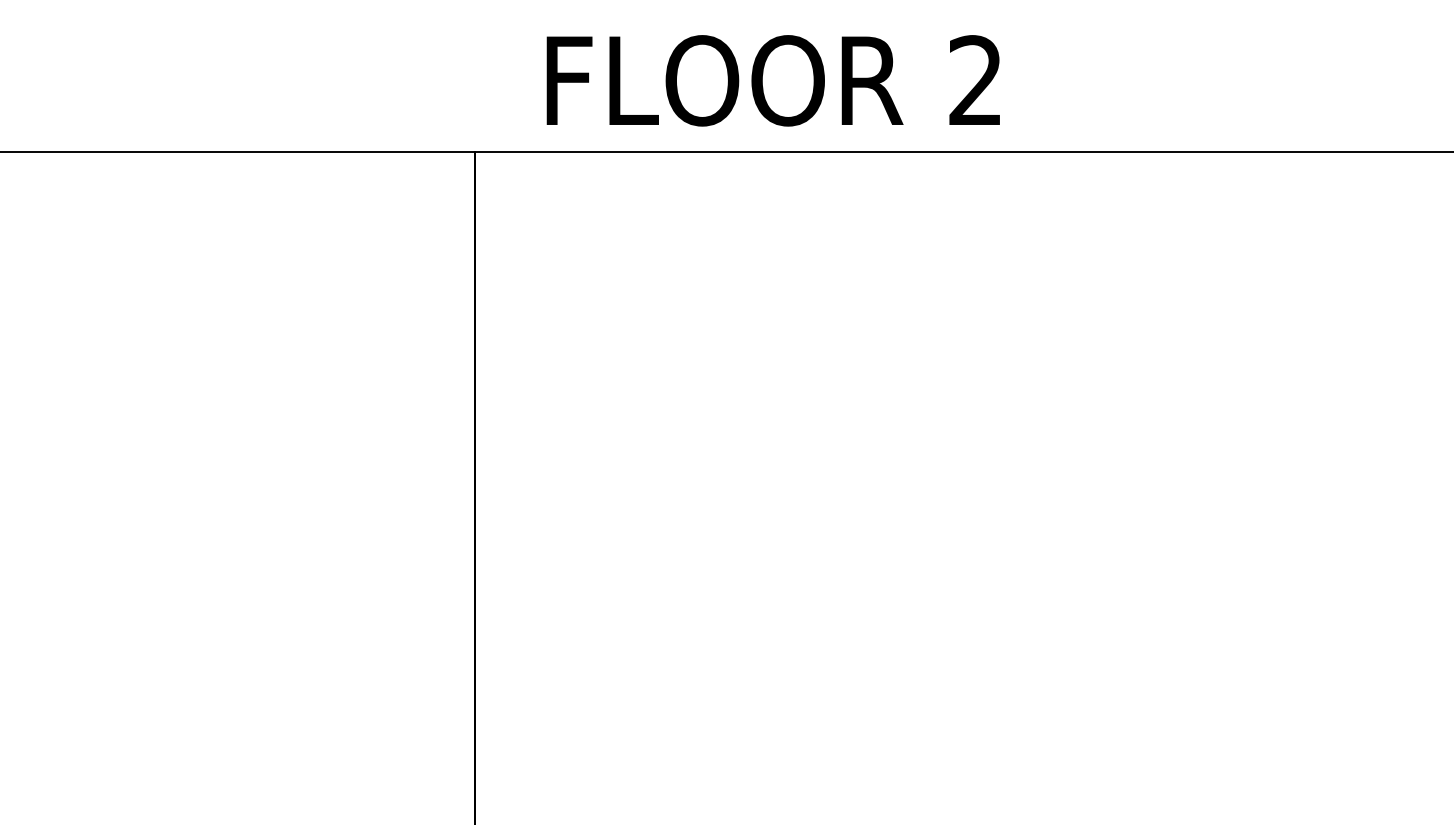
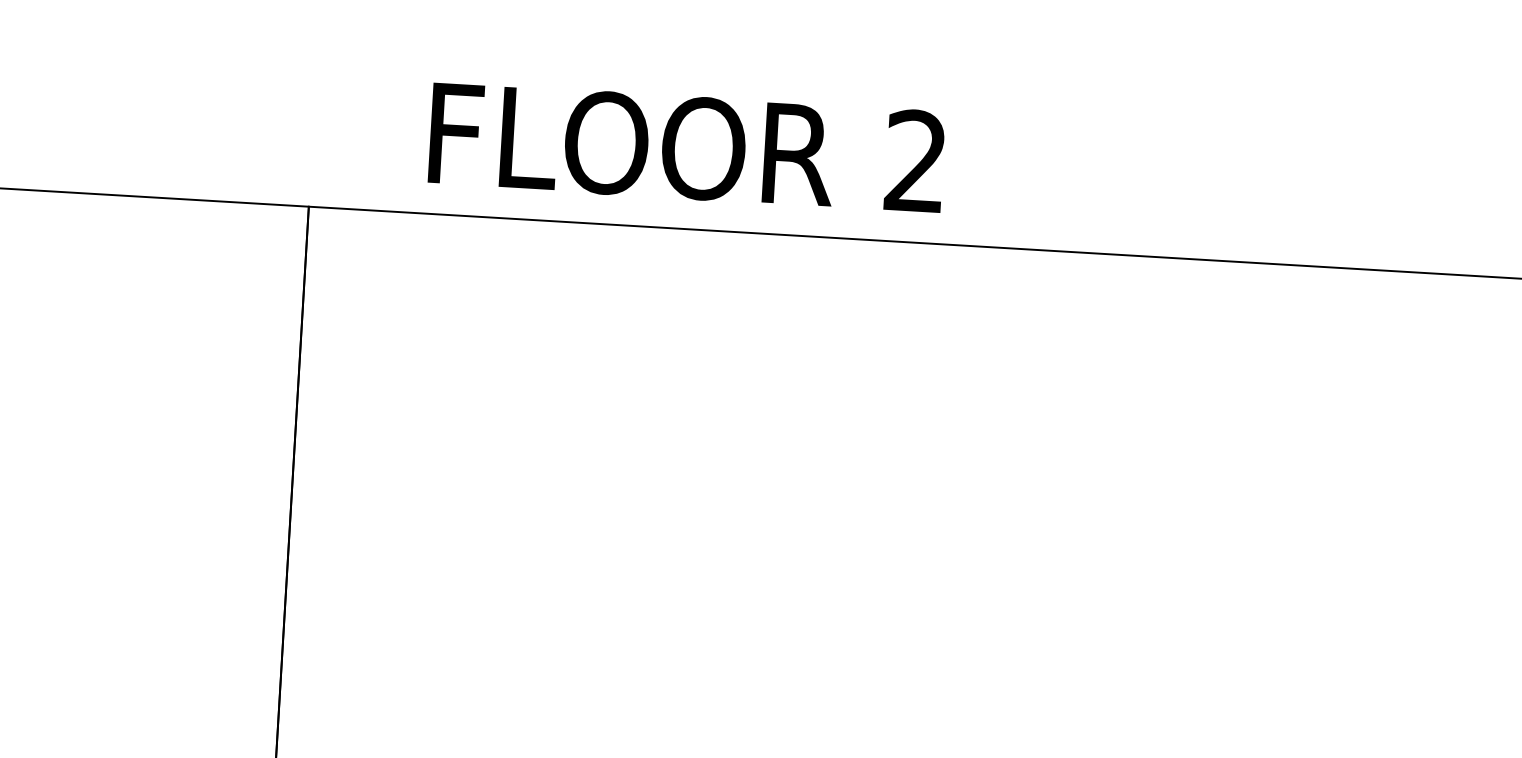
text: (772, 80) -> (686, 147), moved

